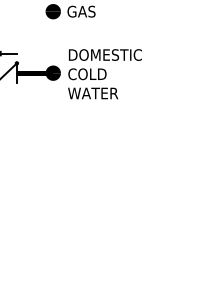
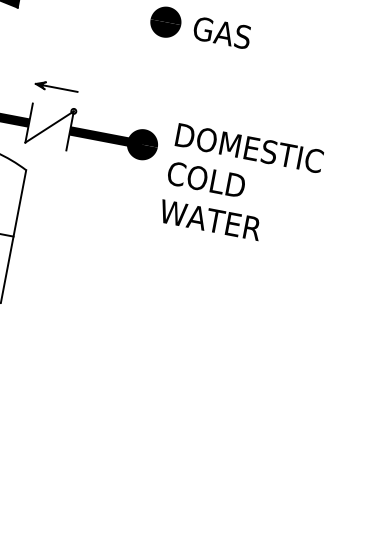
text: (104, 74) -> (240, 186), moved

